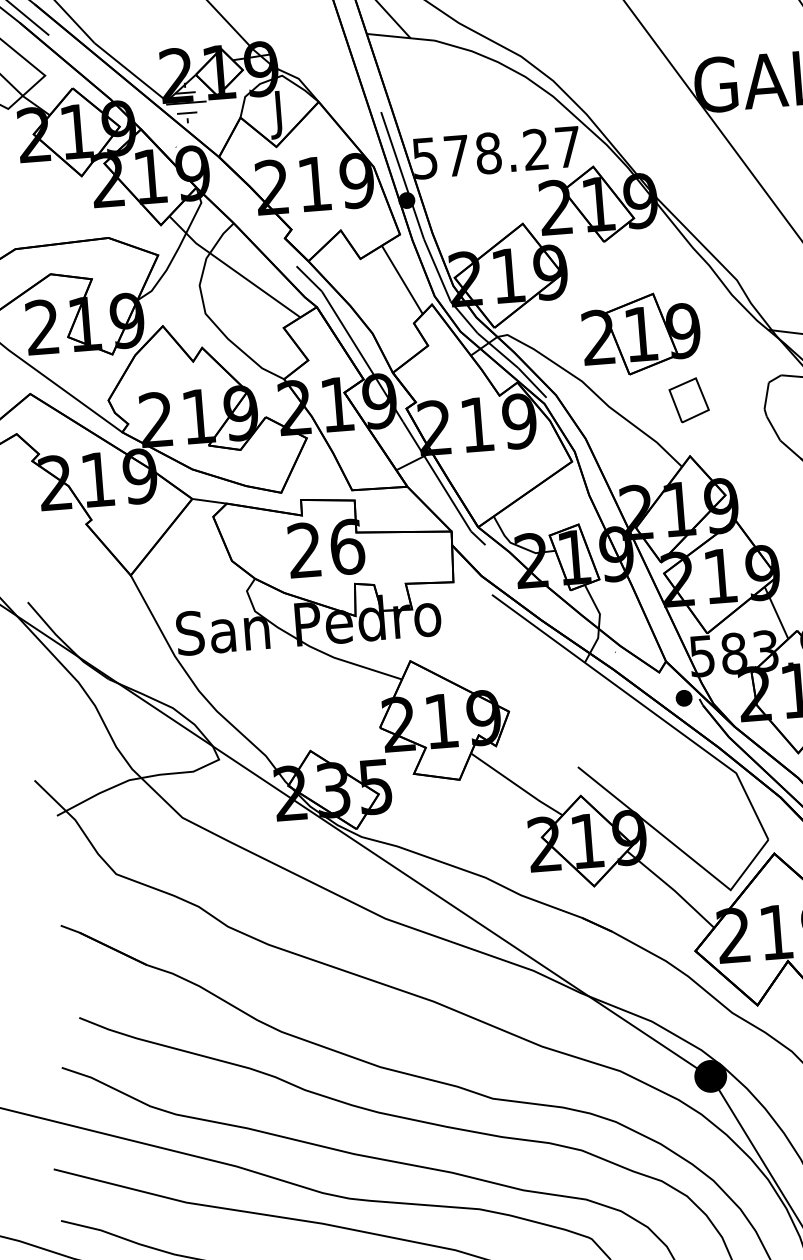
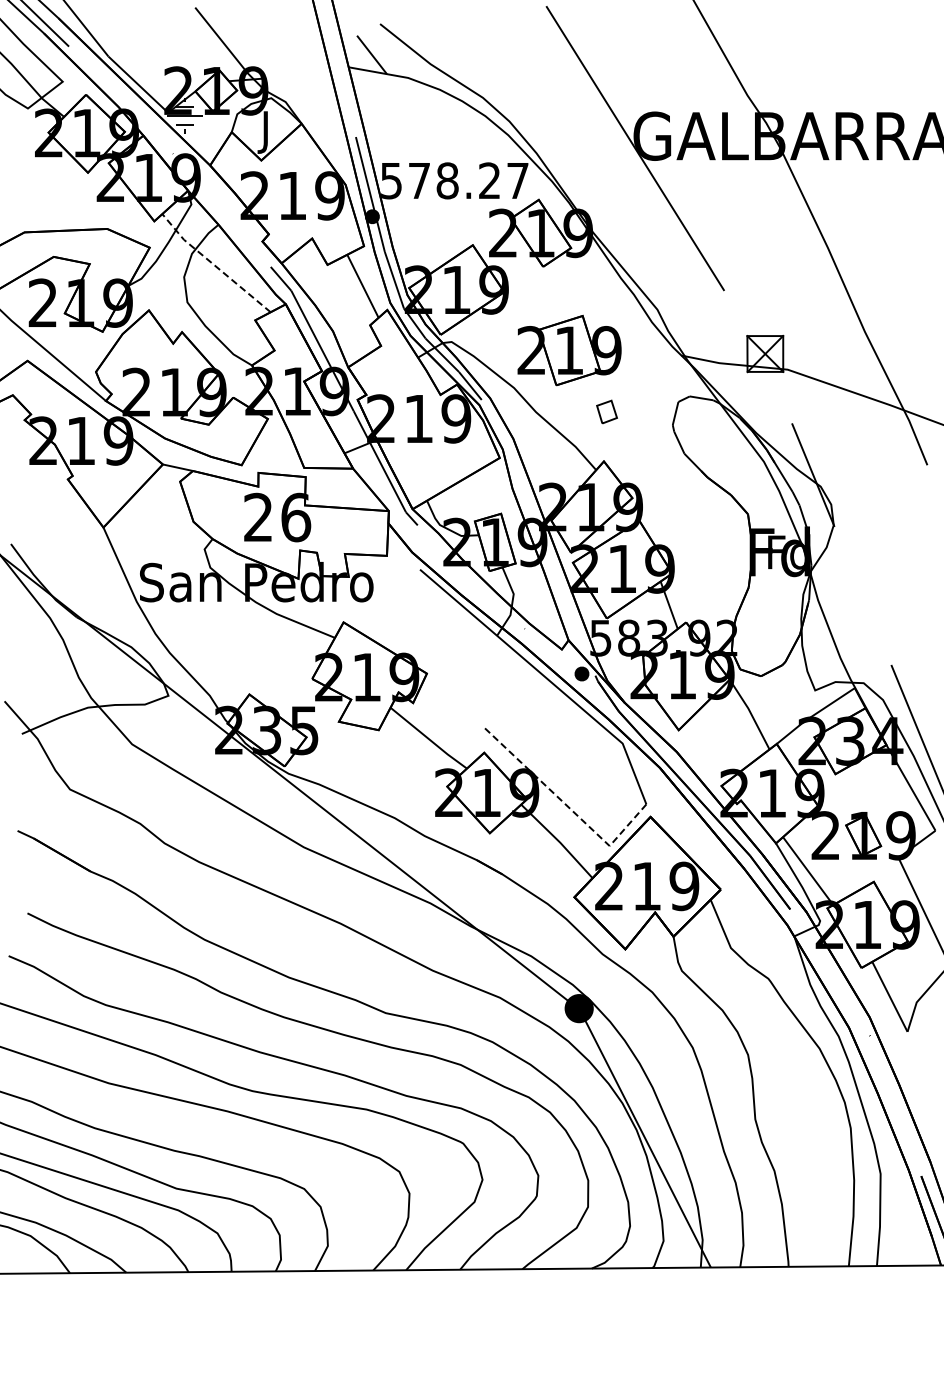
line: (231, 268) -> (213, 264), solid -> dashed
part: (688, 399) -> (606, 411), size x0.6
line: (678, 848) -> (566, 805), solid -> dashed

